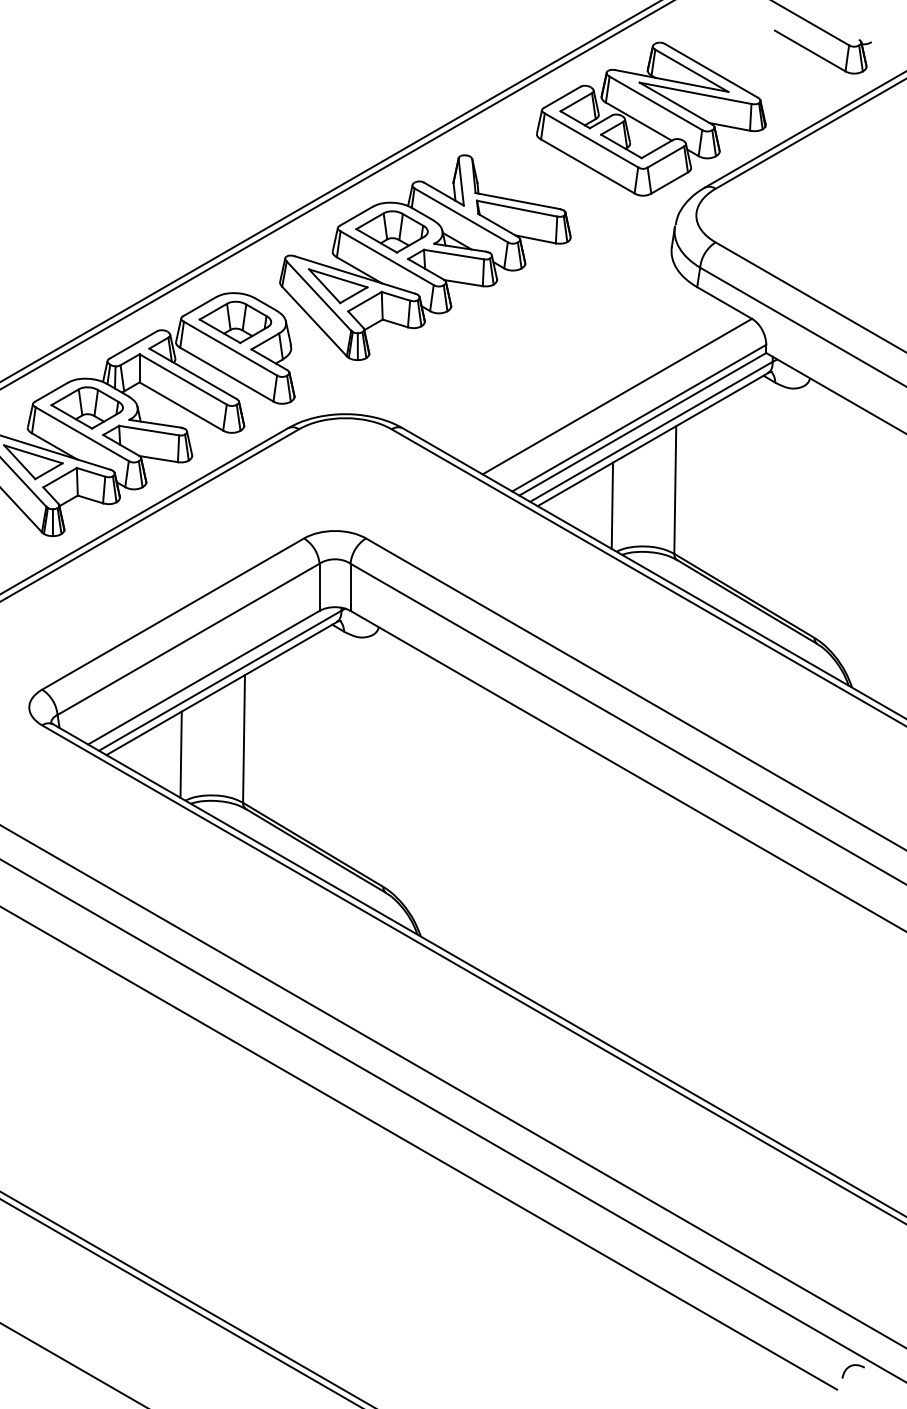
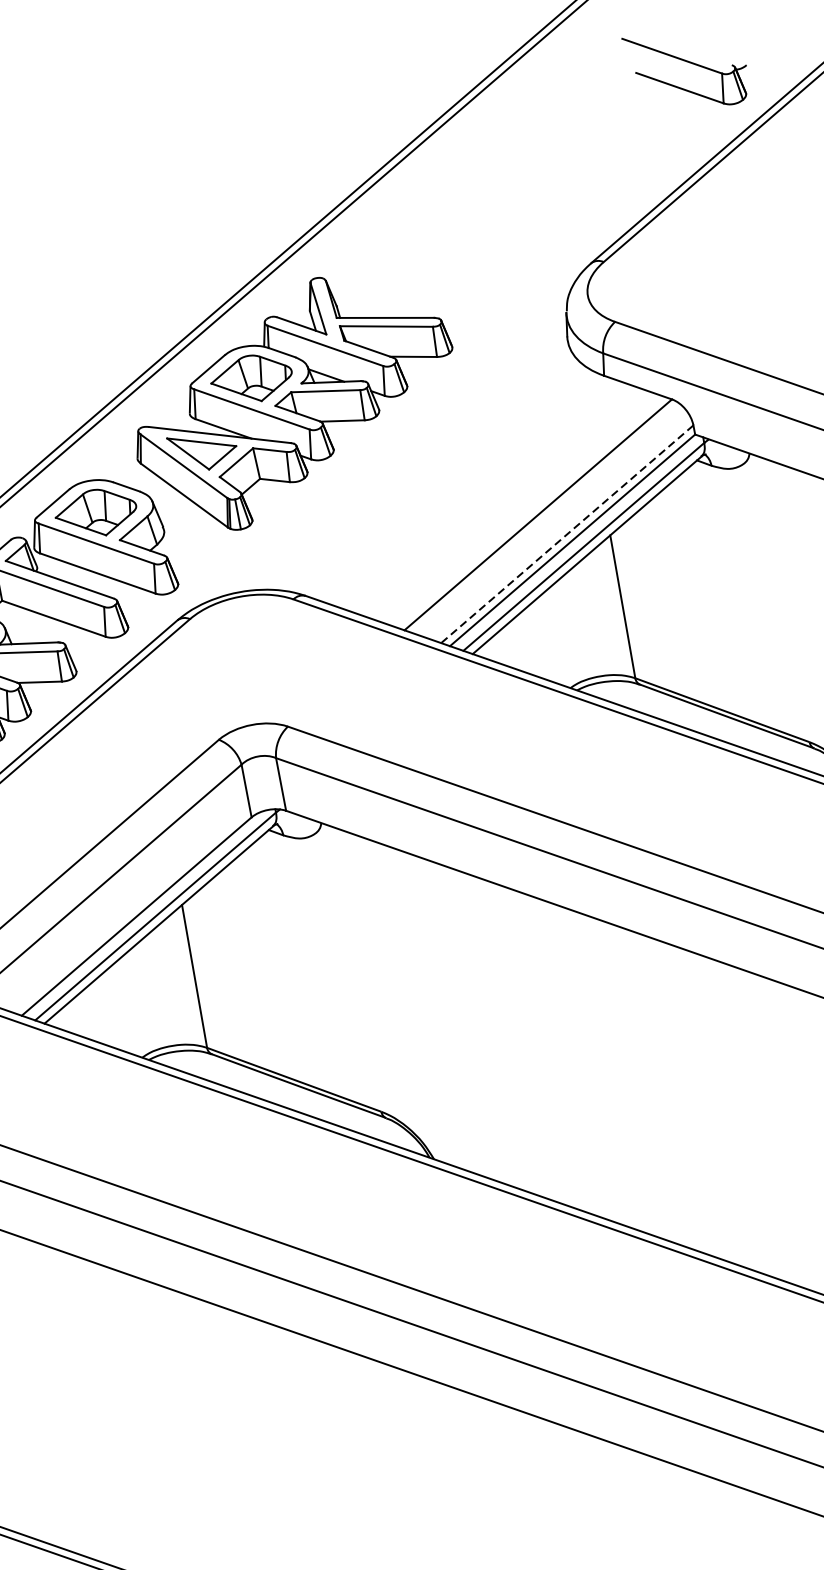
part: (651, 118) -> (517, 197), removed
line: (639, 418) -> (567, 534), solid -> dashed
line: (612, 505) -> (556, 637), removed
line: (180, 754) -> (126, 1007), removed

